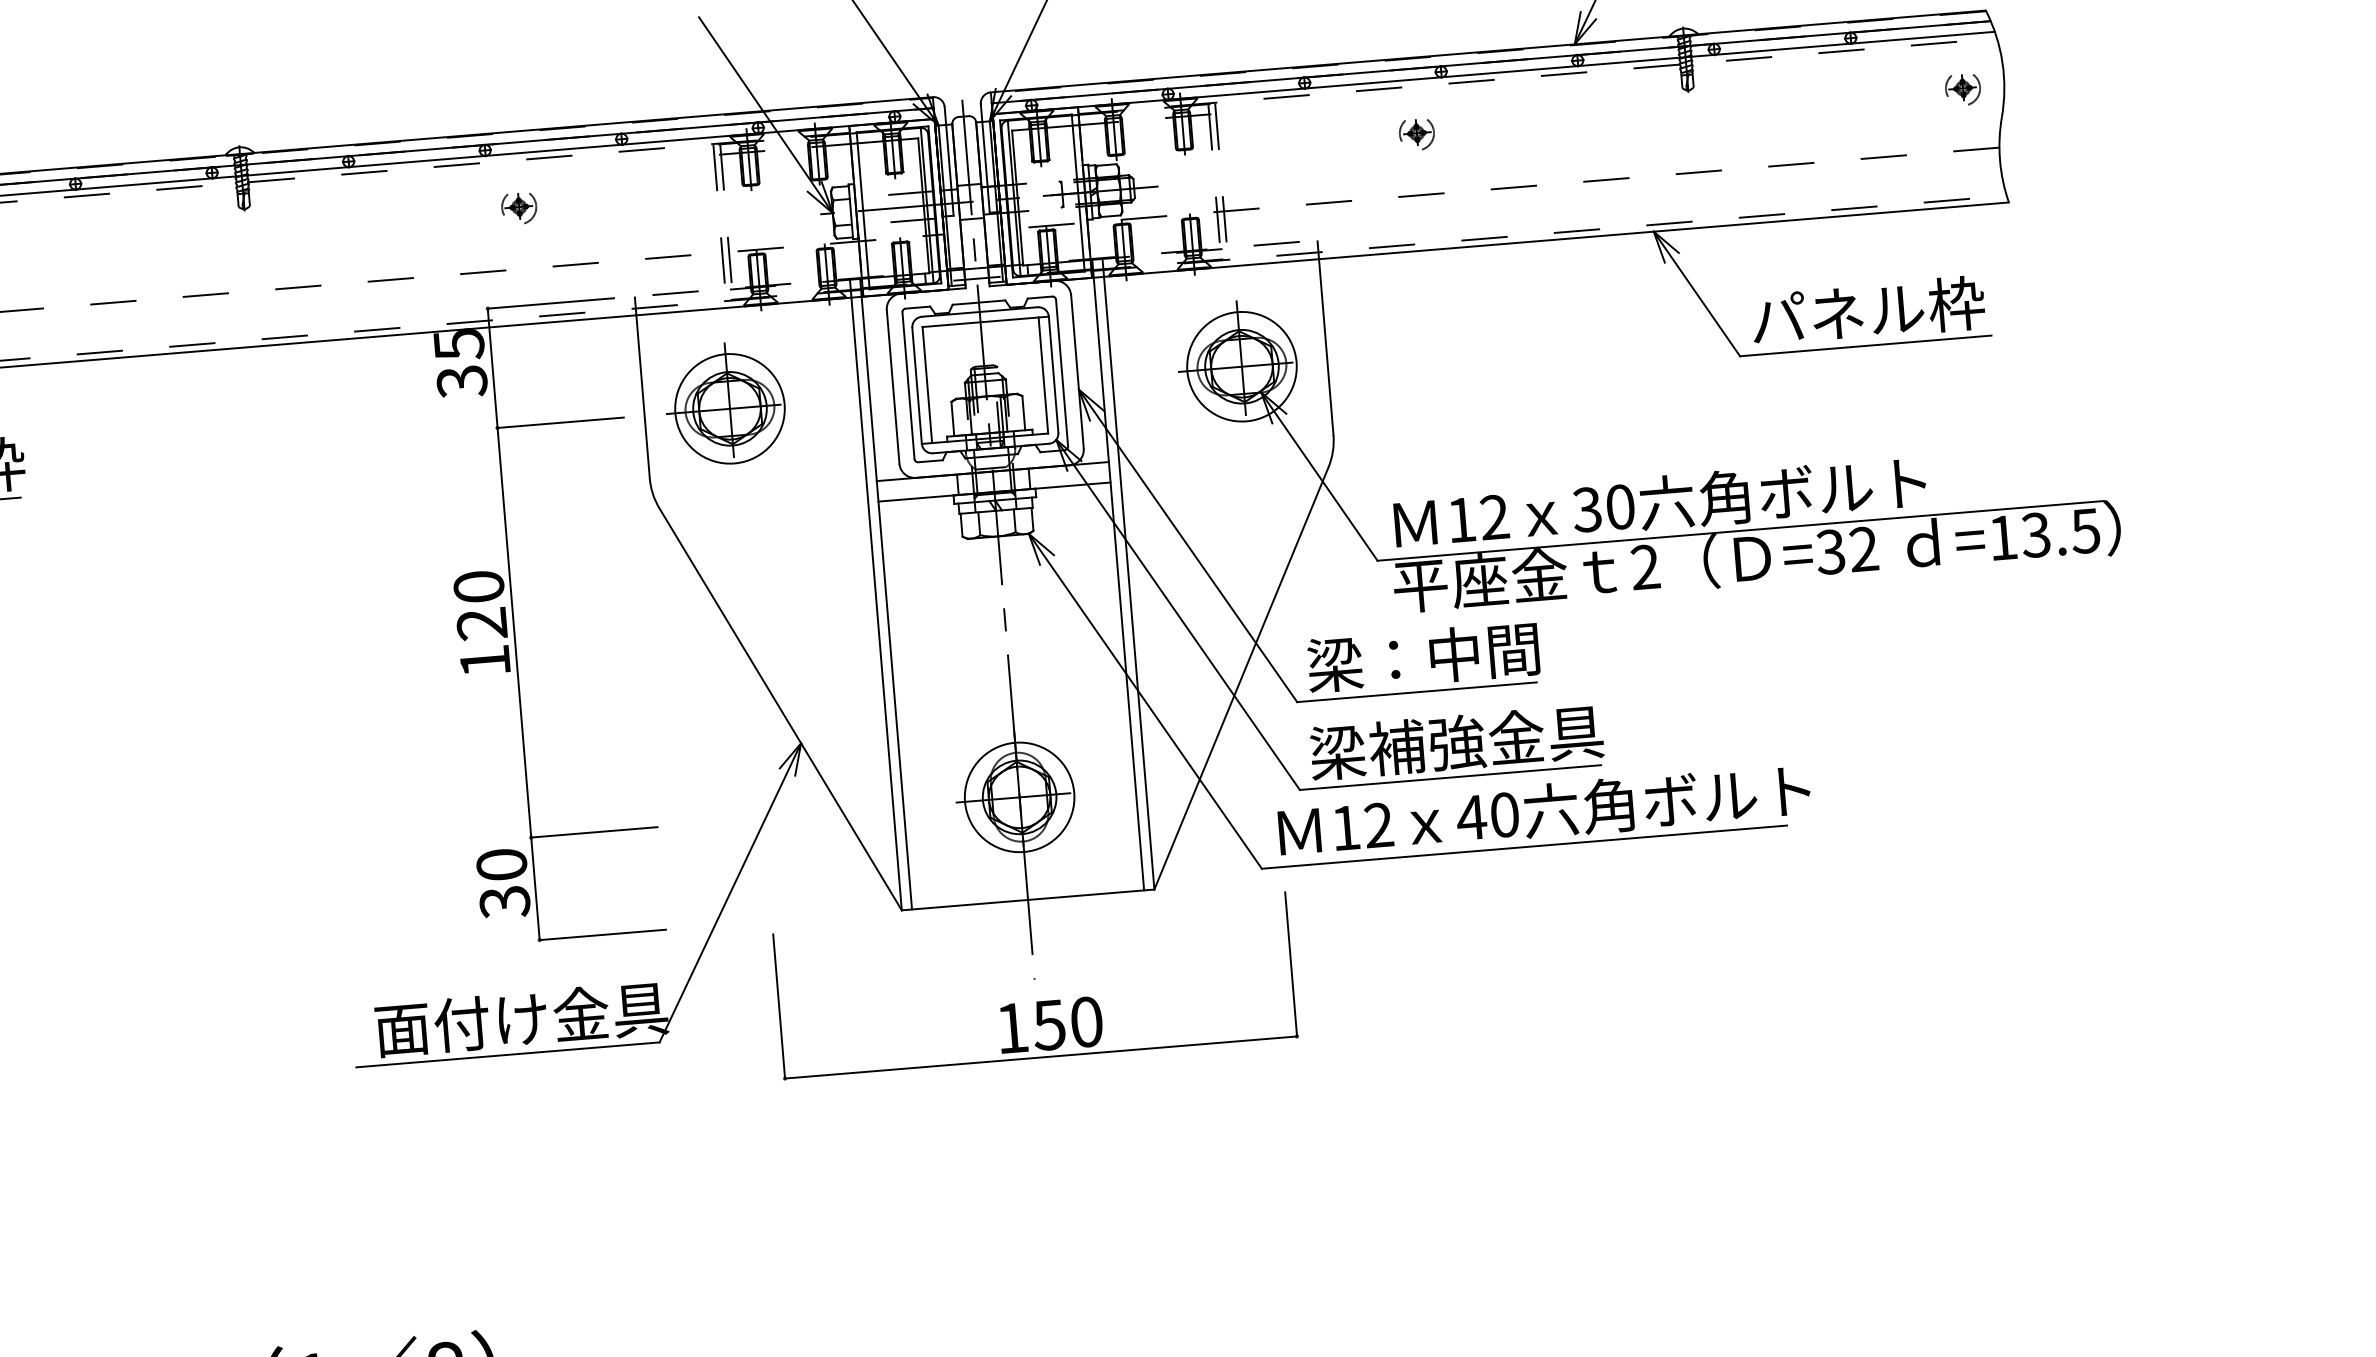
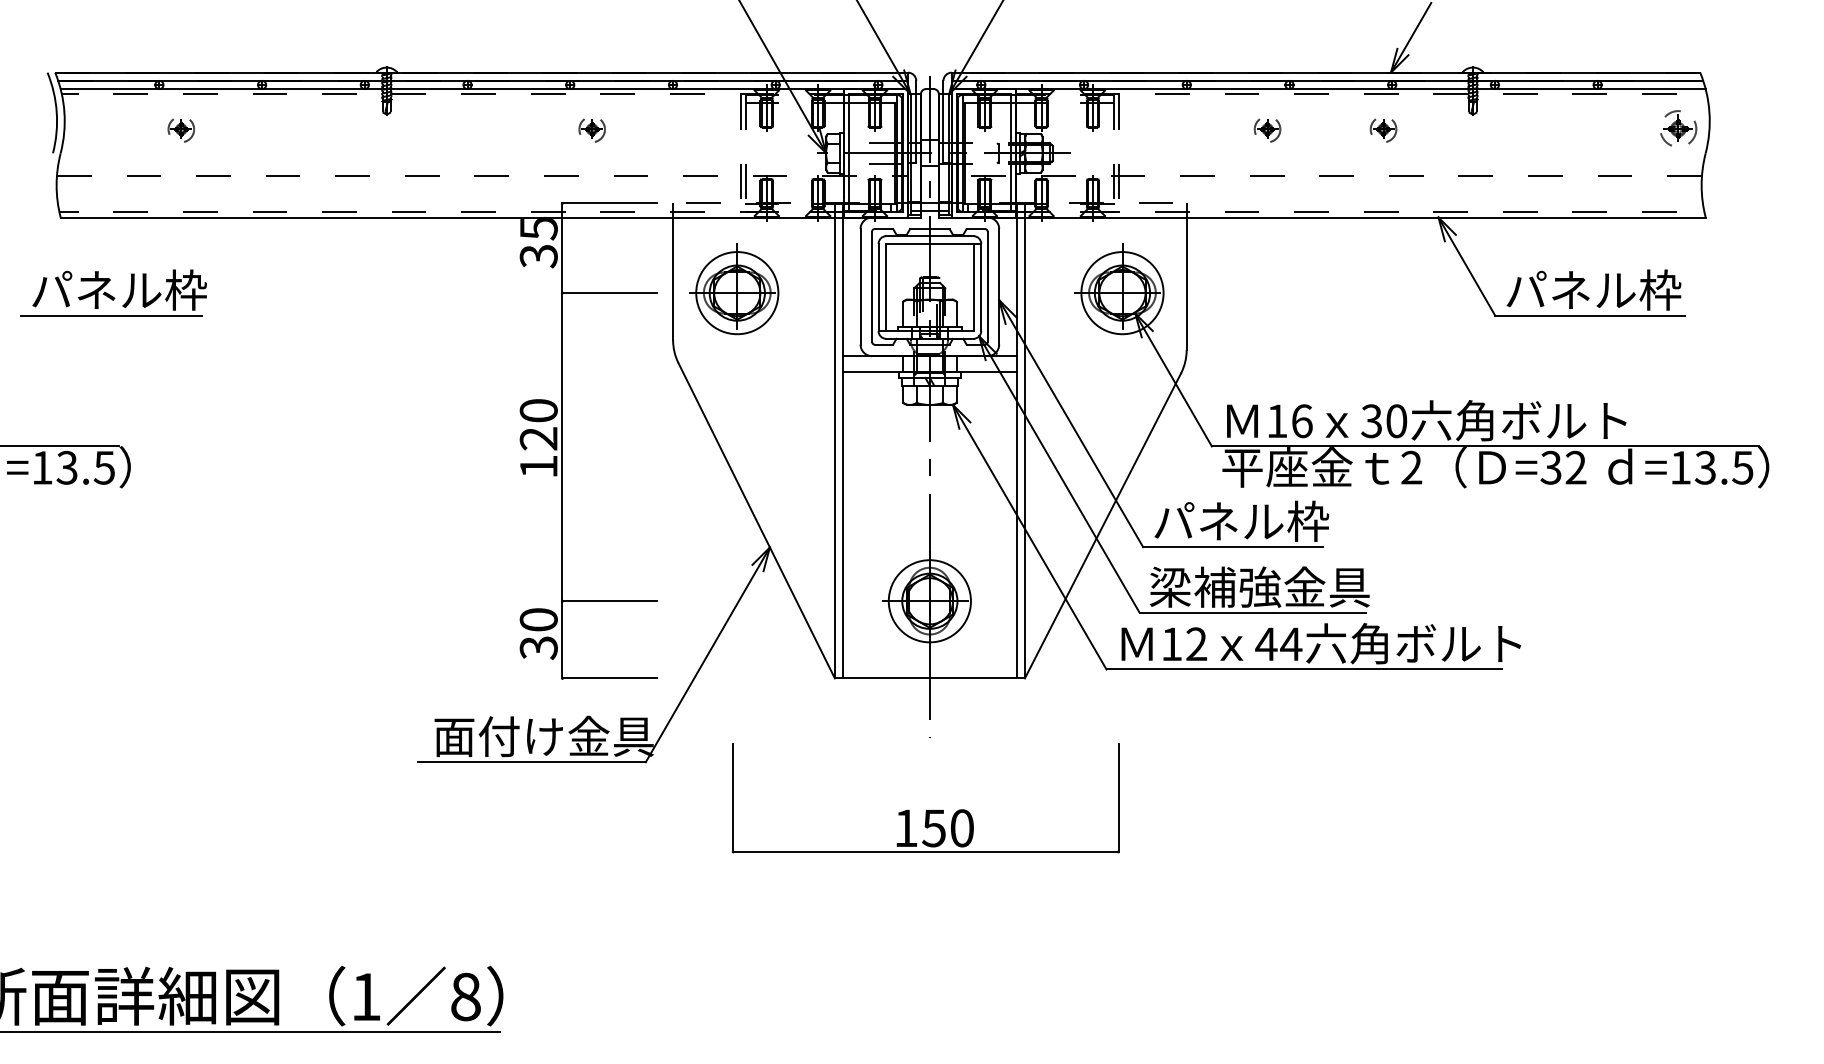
part: (1963, 89) -> (1678, 130), size x1.4
part: (1571, 122) -> (1383, 130), added
text: (1493, 517) -> (1301, 421), 12 -> 16
text: (1425, 655) -> (1241, 520), 梁：中間 -> パネル枠
text: (1505, 815) -> (1291, 644), 40 -> 44
part: (1037, 1002) -> (926, 810), moved

